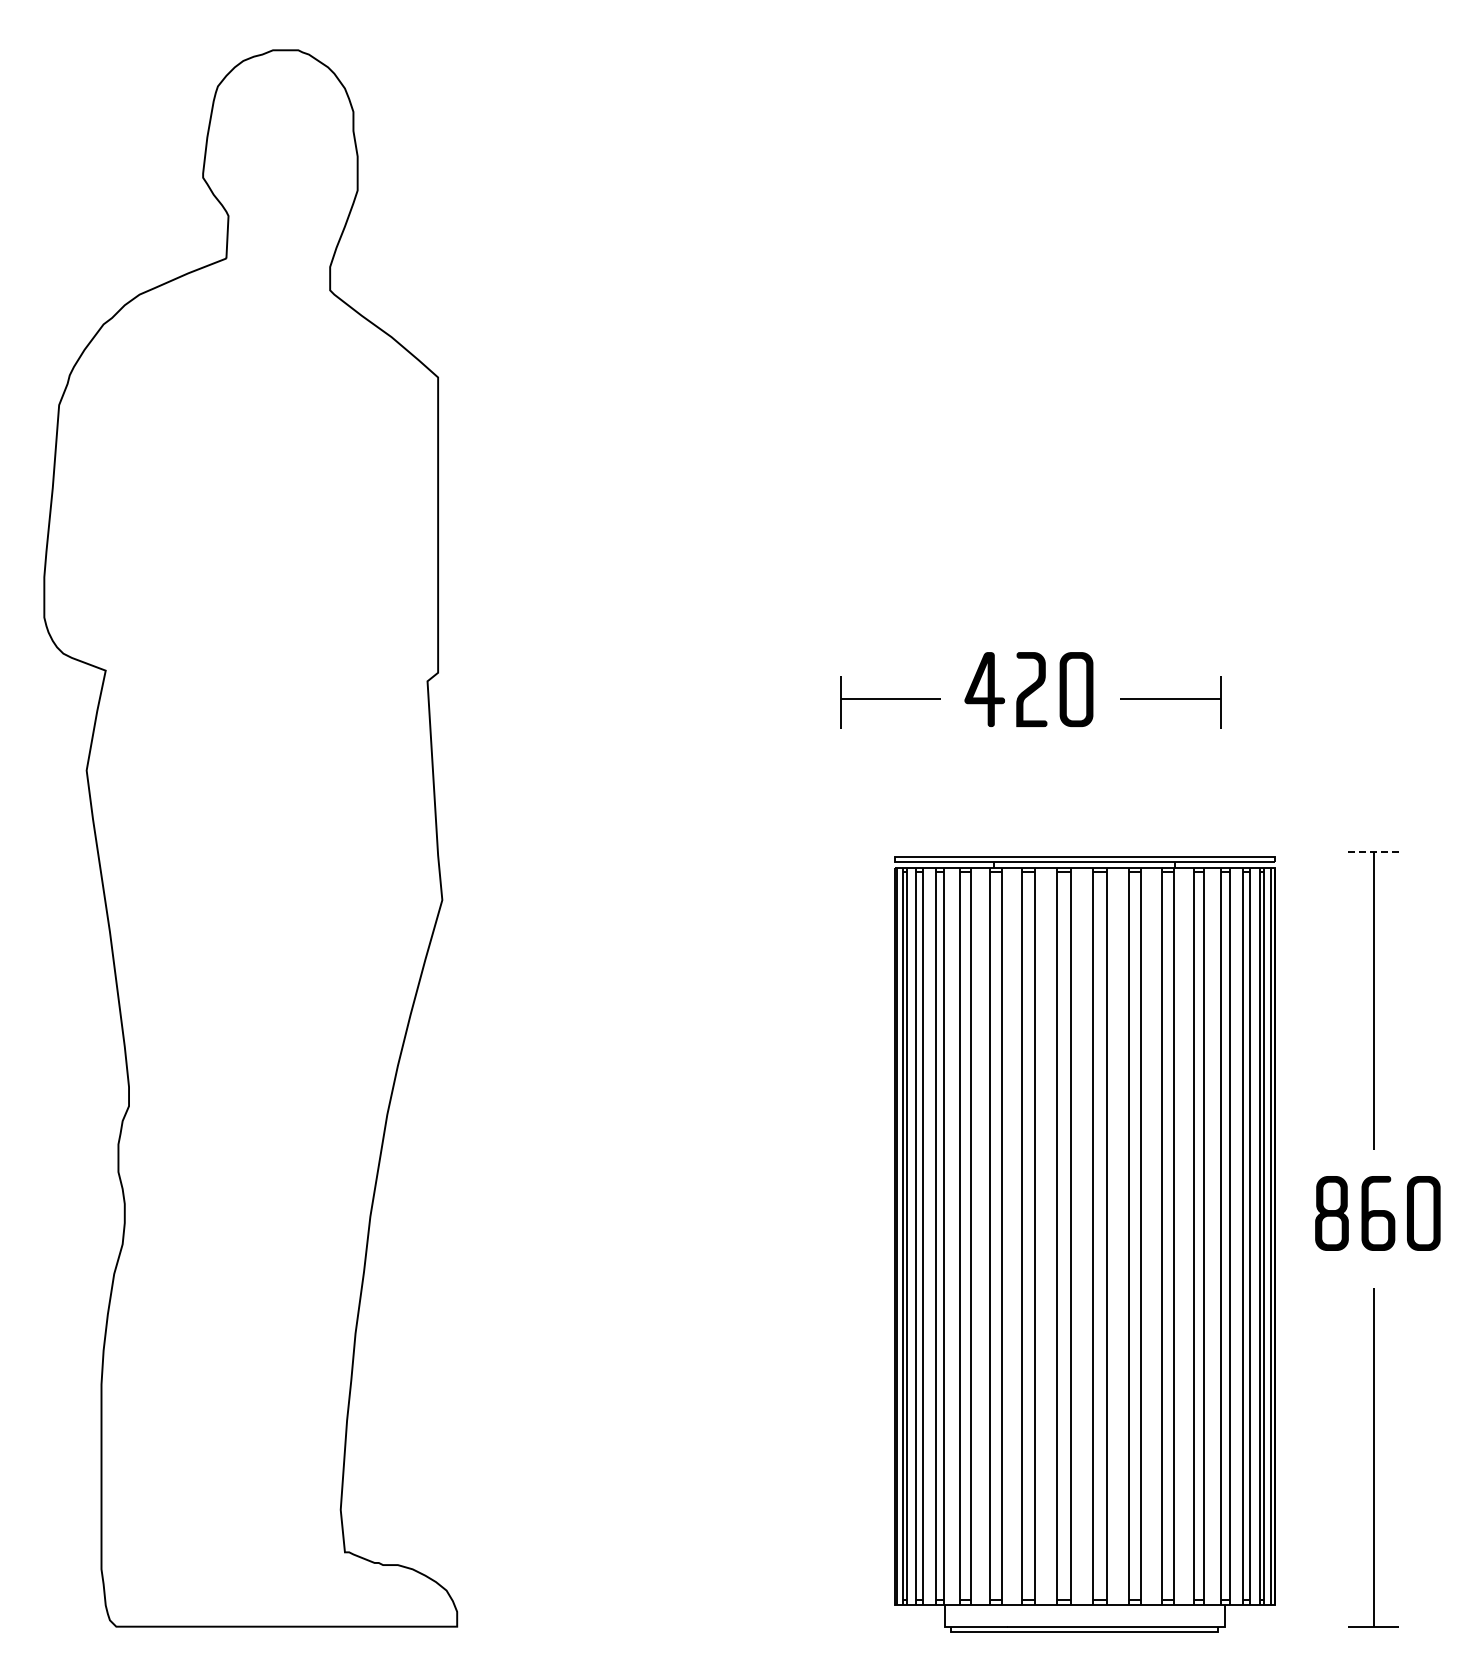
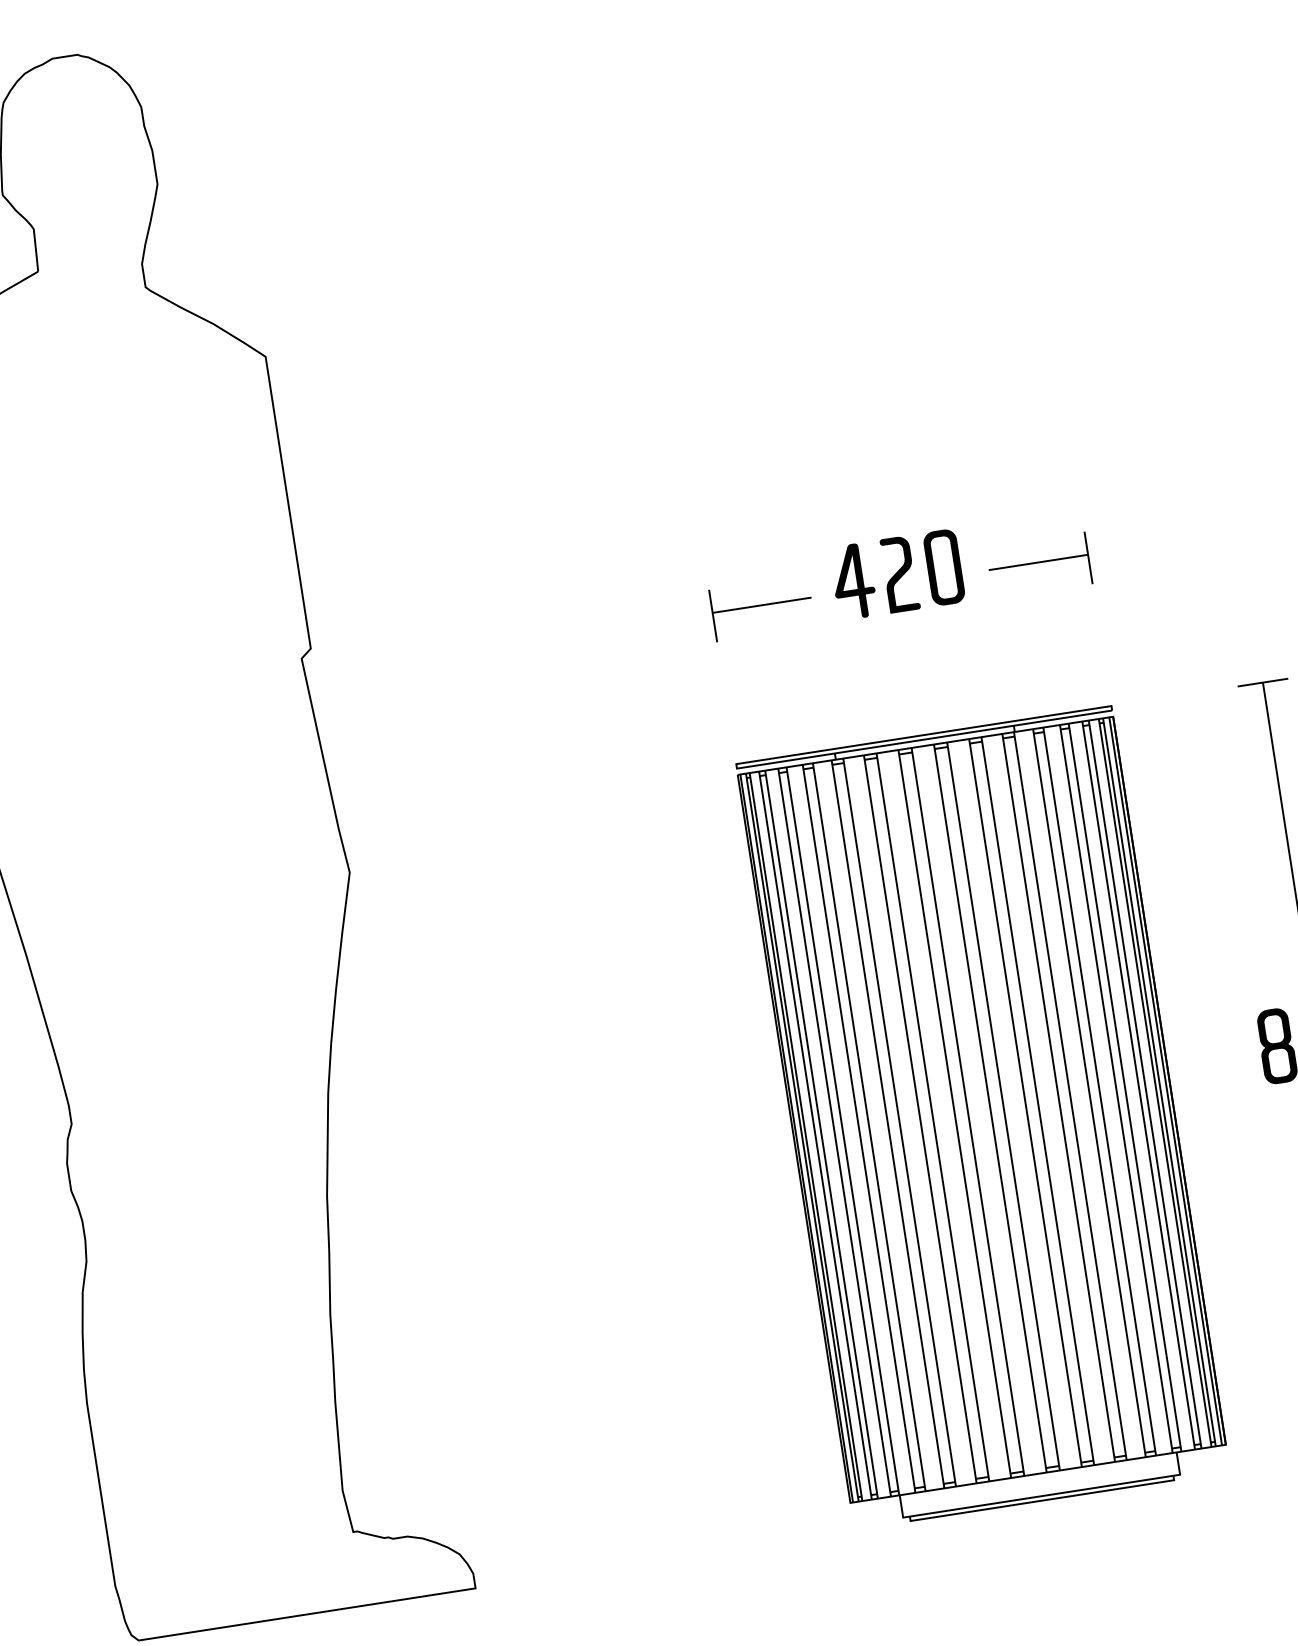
line: (1373, 852) -> (1262, 683), dashed -> solid
part: (1084, 1244) -> (982, 1118), moved

